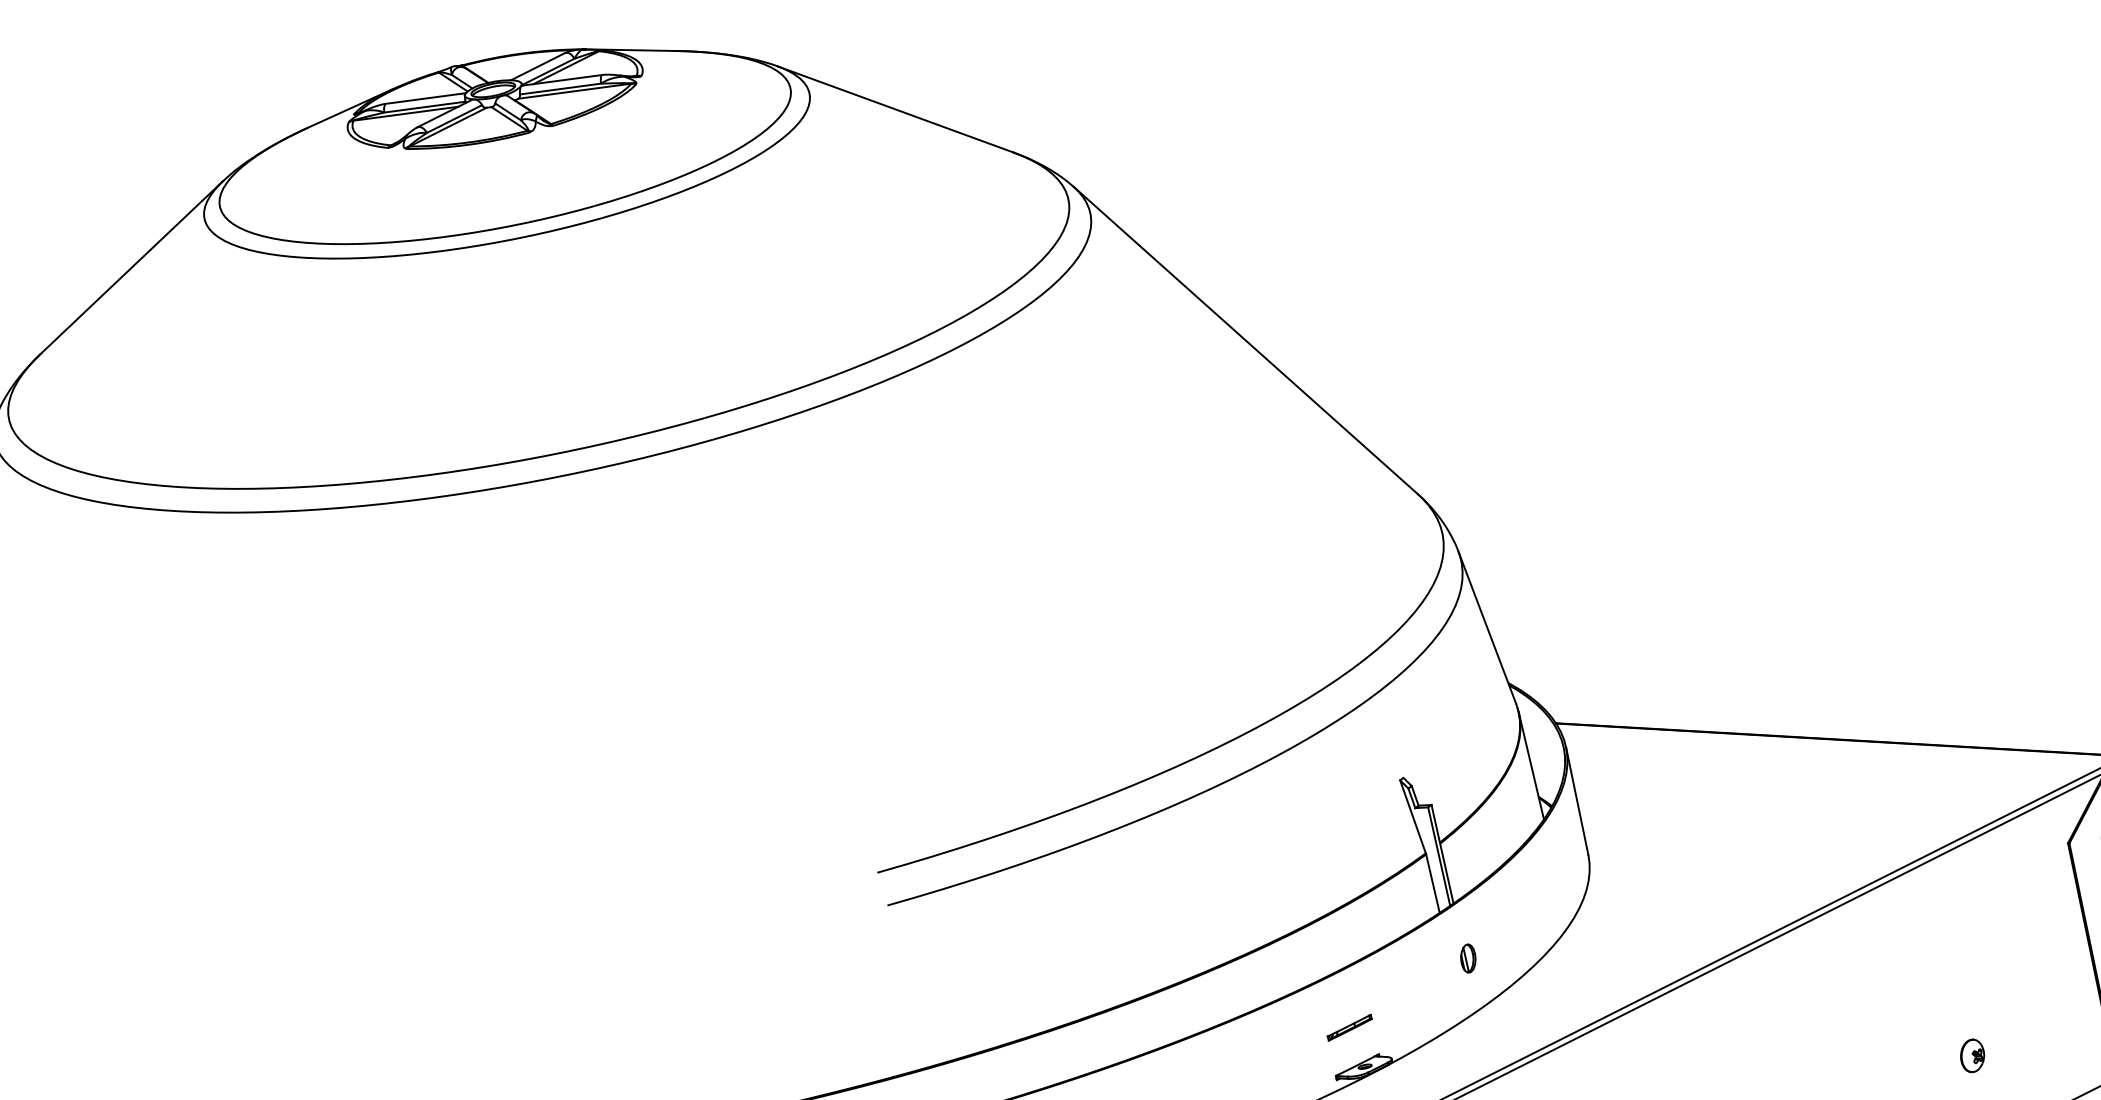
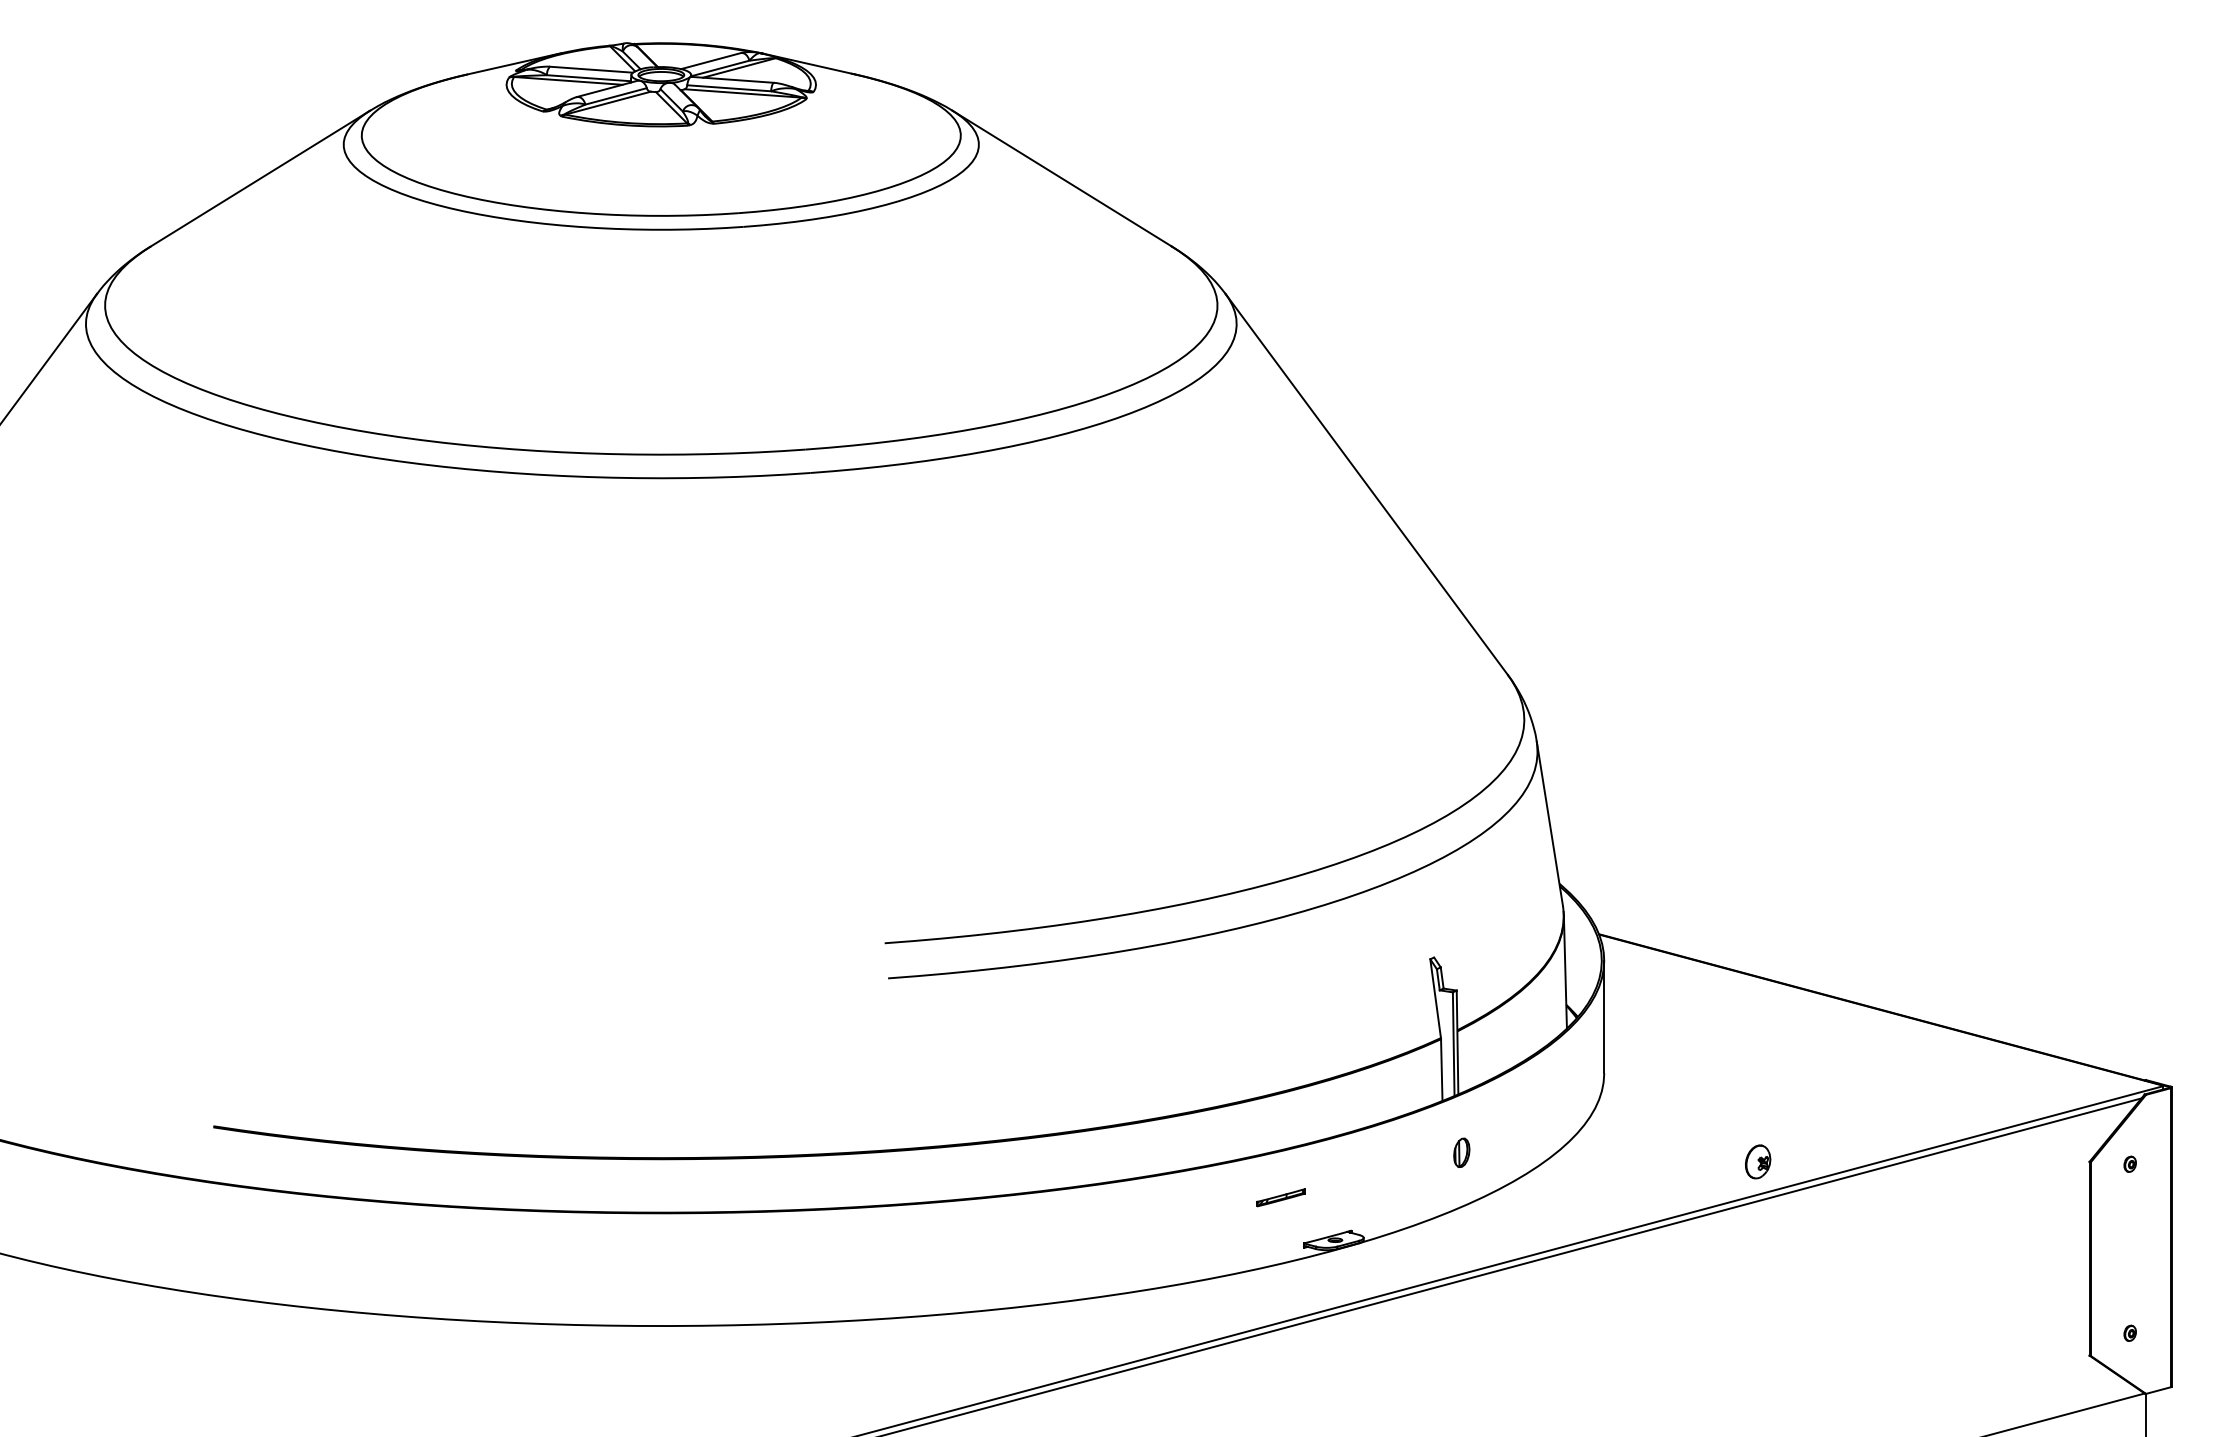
part: (1349, 1027) -> (1280, 1197), moved
part: (1972, 1055) -> (1758, 1161), moved

